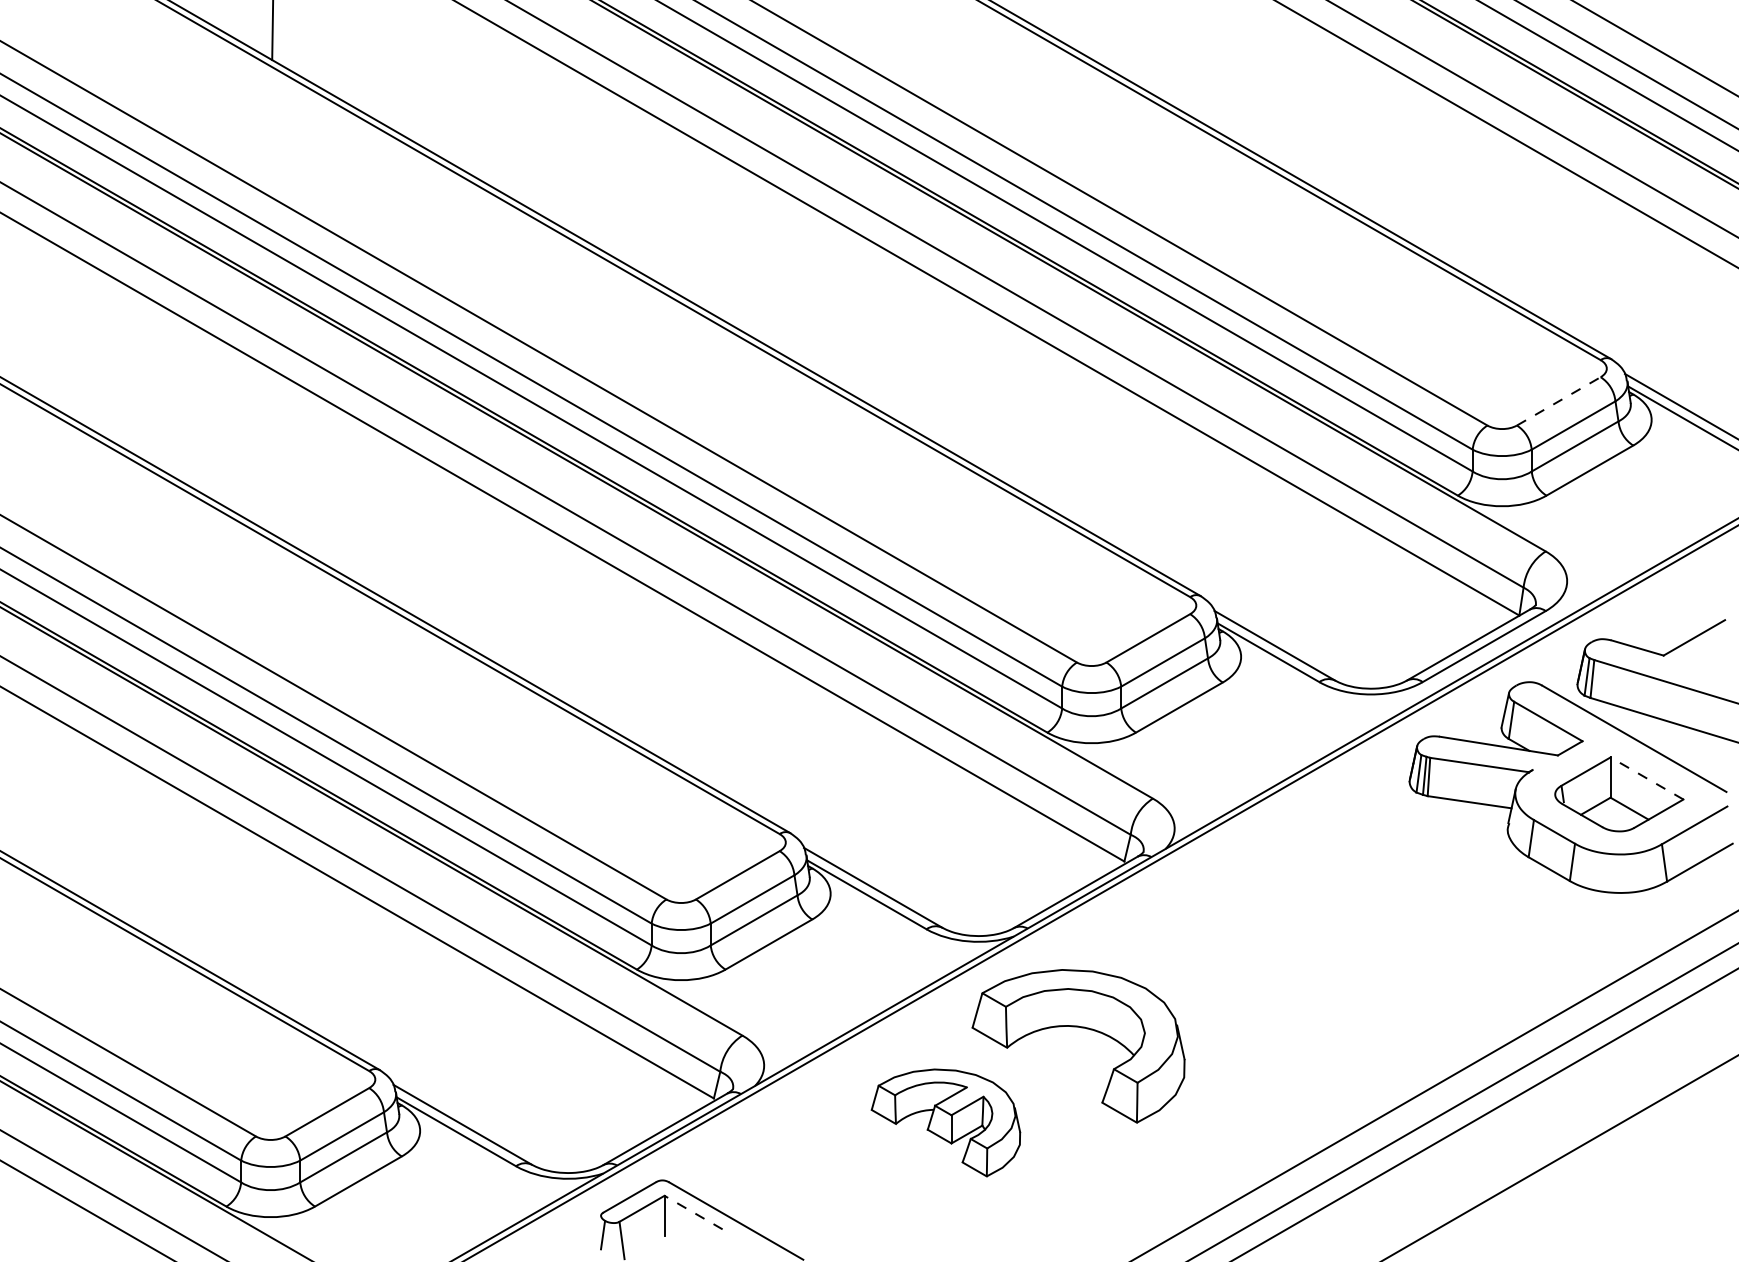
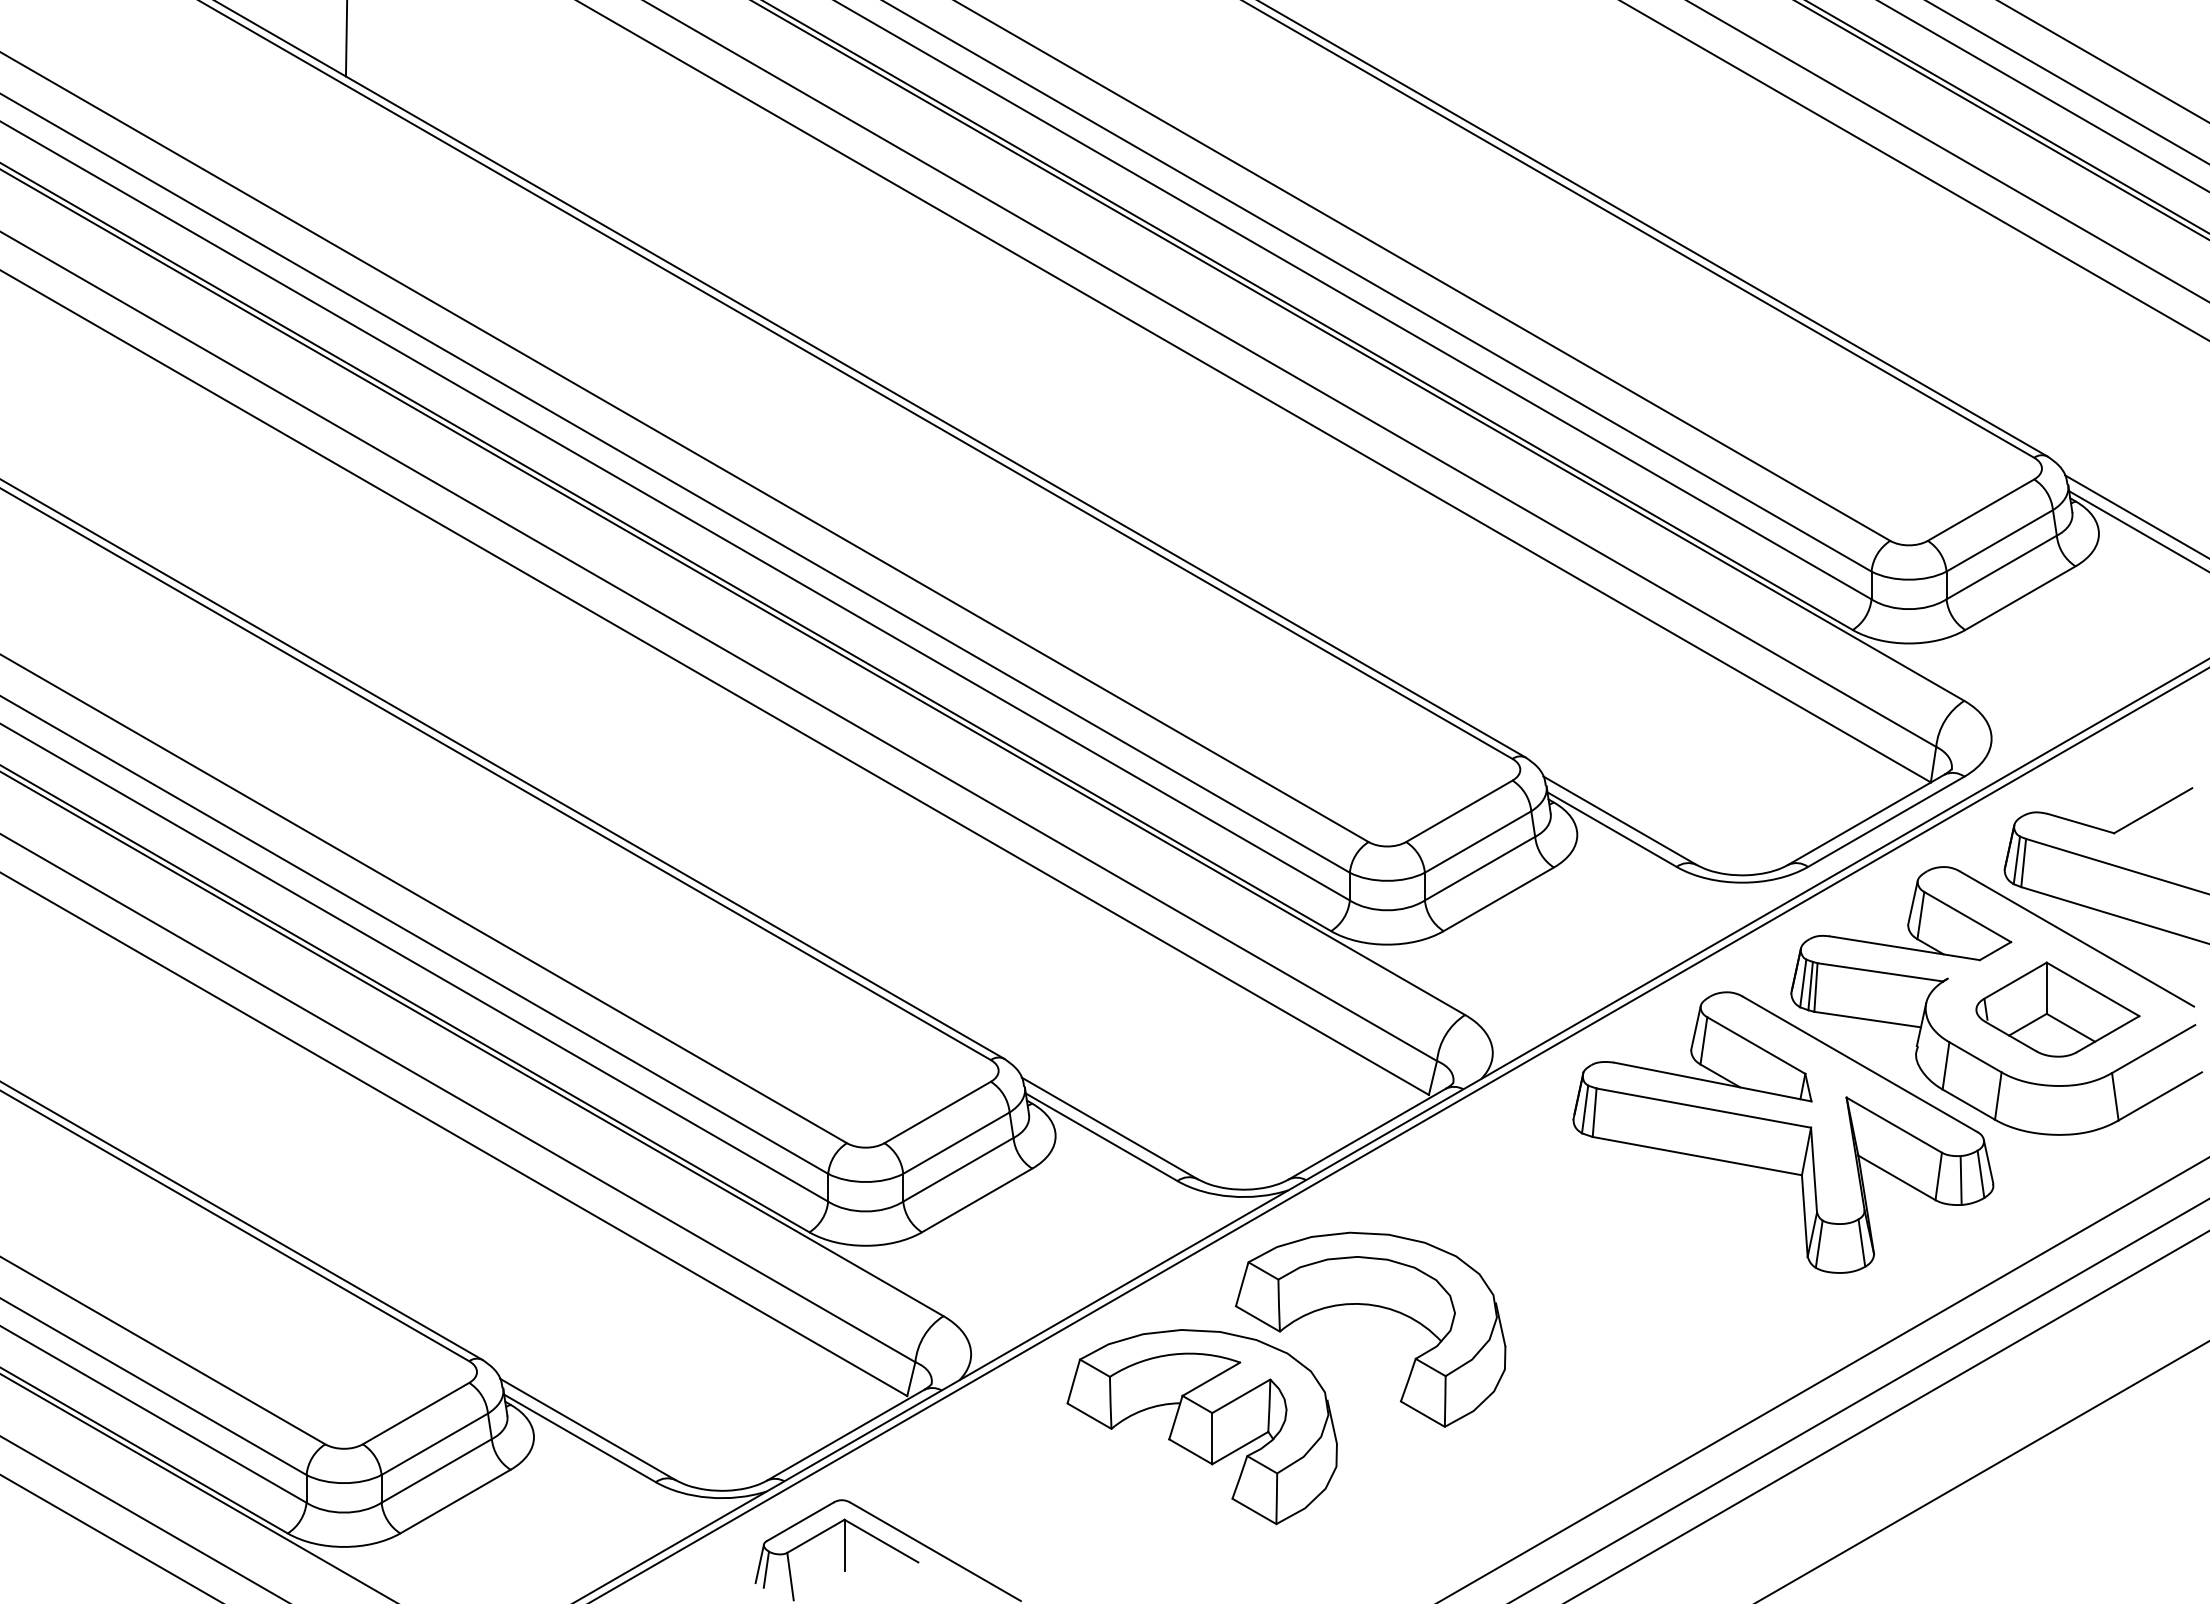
line: (1559, 400) -> (1981, 509), dashed -> solid
line: (1646, 778) -> (2092, 989), dashed -> solid
part: (1403, 891) -> (1783, 1132), added
part: (945, 1123) -> (1201, 1427), size x1.43
line: (693, 1212) -> (881, 1541), dashed -> solid
line: (597, 1231) -> (759, 1564), added

